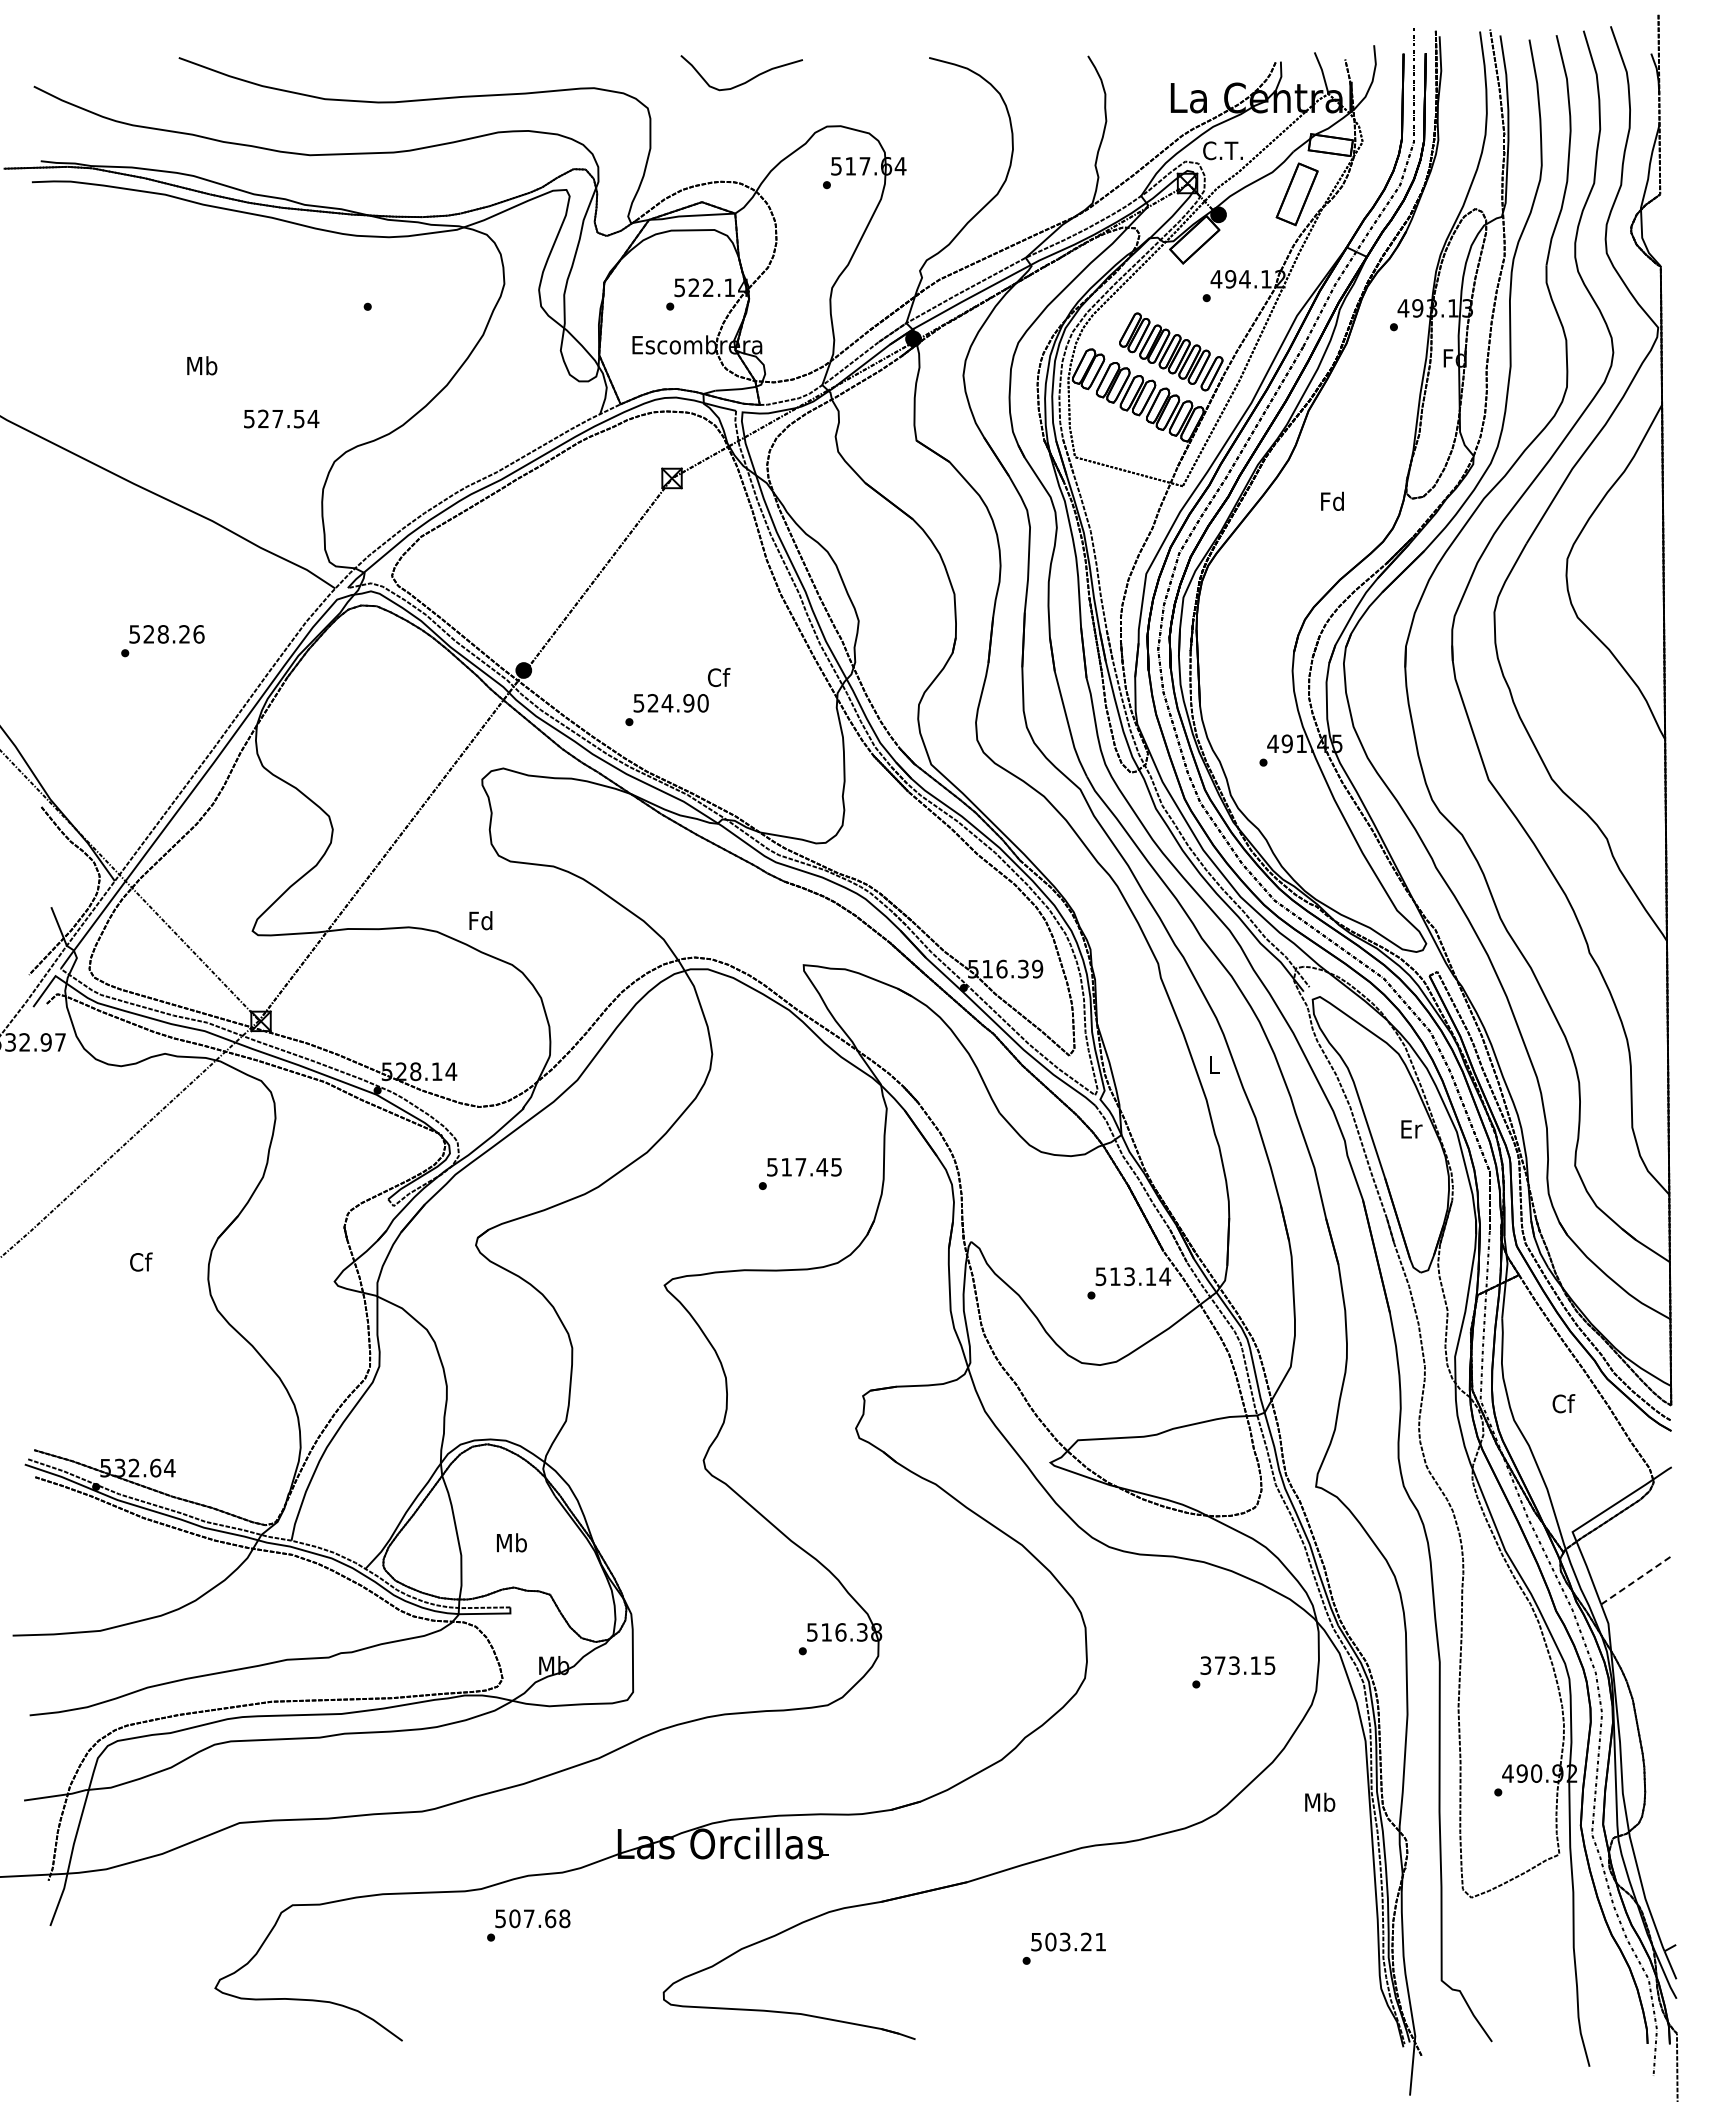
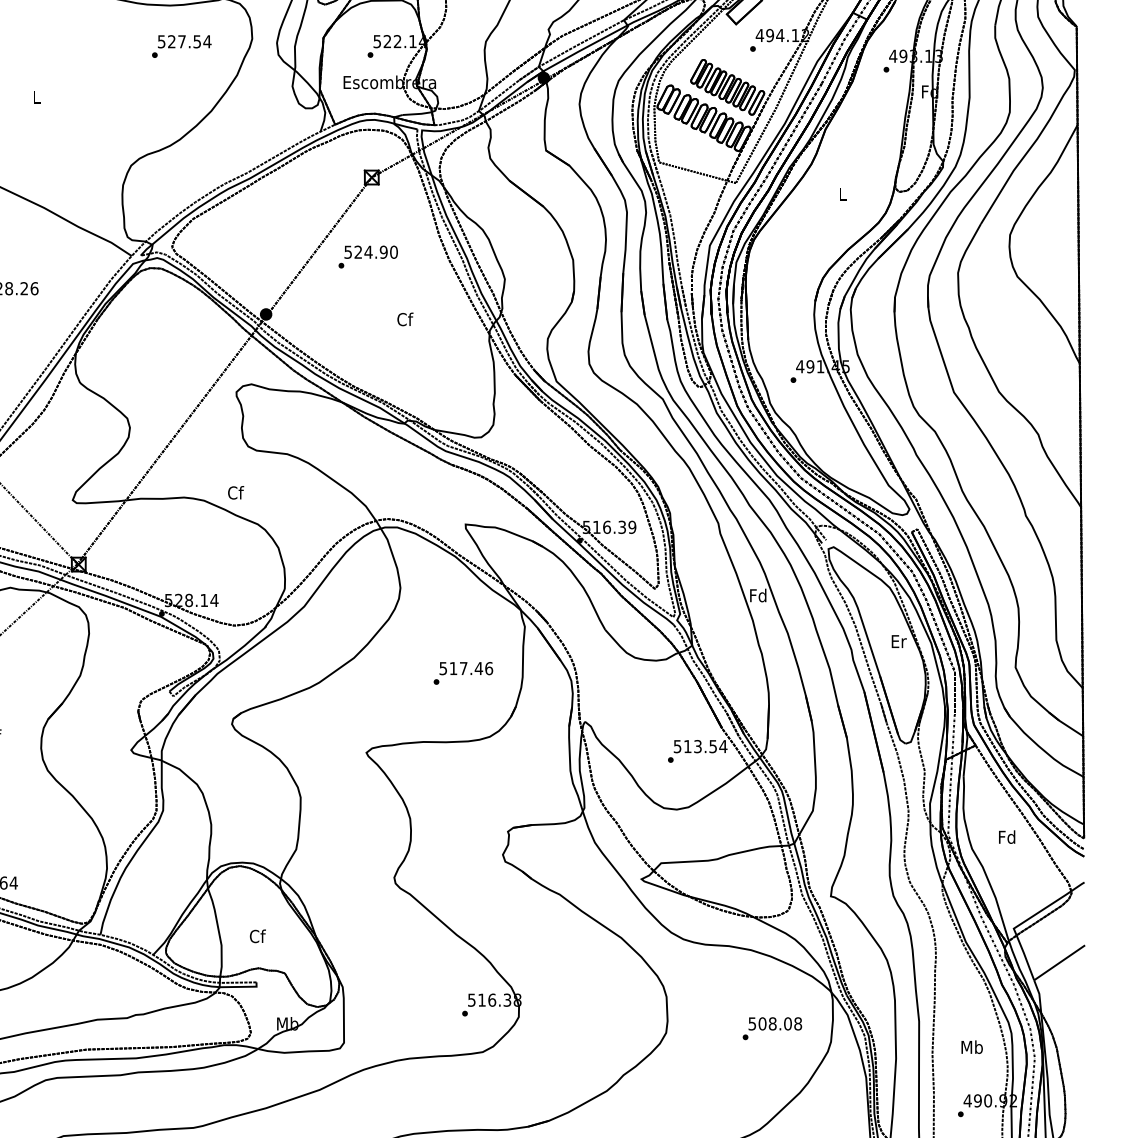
text: (202, 365) -> (37, 97), Mb -> L
text: (281, 418) -> (184, 41), moved
text: (1332, 500) -> (842, 193), Fd -> L
text: (666, 710) -> (367, 257), moved
text: (480, 920) -> (235, 492), Fd -> Cf
text: (1213, 1064) -> (757, 595), L -> Fd
text: (836, 1167) -> (489, 668), 517.45 -> 517.46
text: (1150, 1276) -> (712, 746), 513.14 -> 513.54
text: (1563, 1403) -> (1007, 837), Cf -> Fd
text: (511, 1542) -> (257, 936), Mb -> Cf
line: (1637, 1579) -> (1060, 962), dashed -> solid
text: (1238, 1665) -> (775, 1023), 373.15 -> 508.08
text: (1320, 1801) -> (972, 1046), moved

